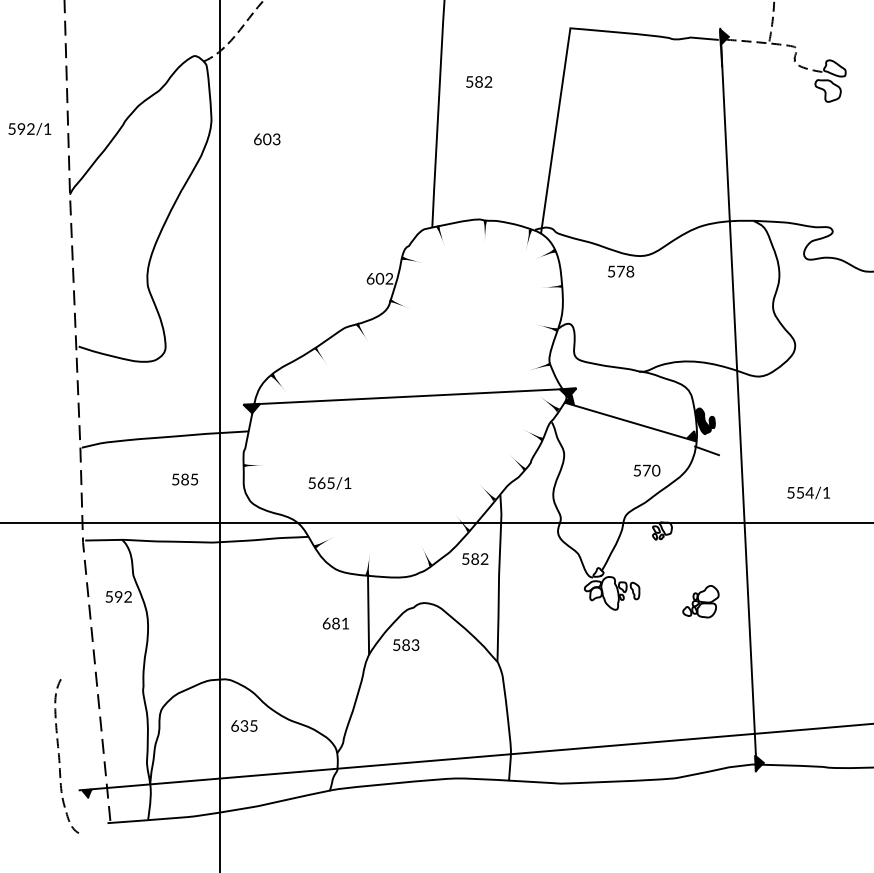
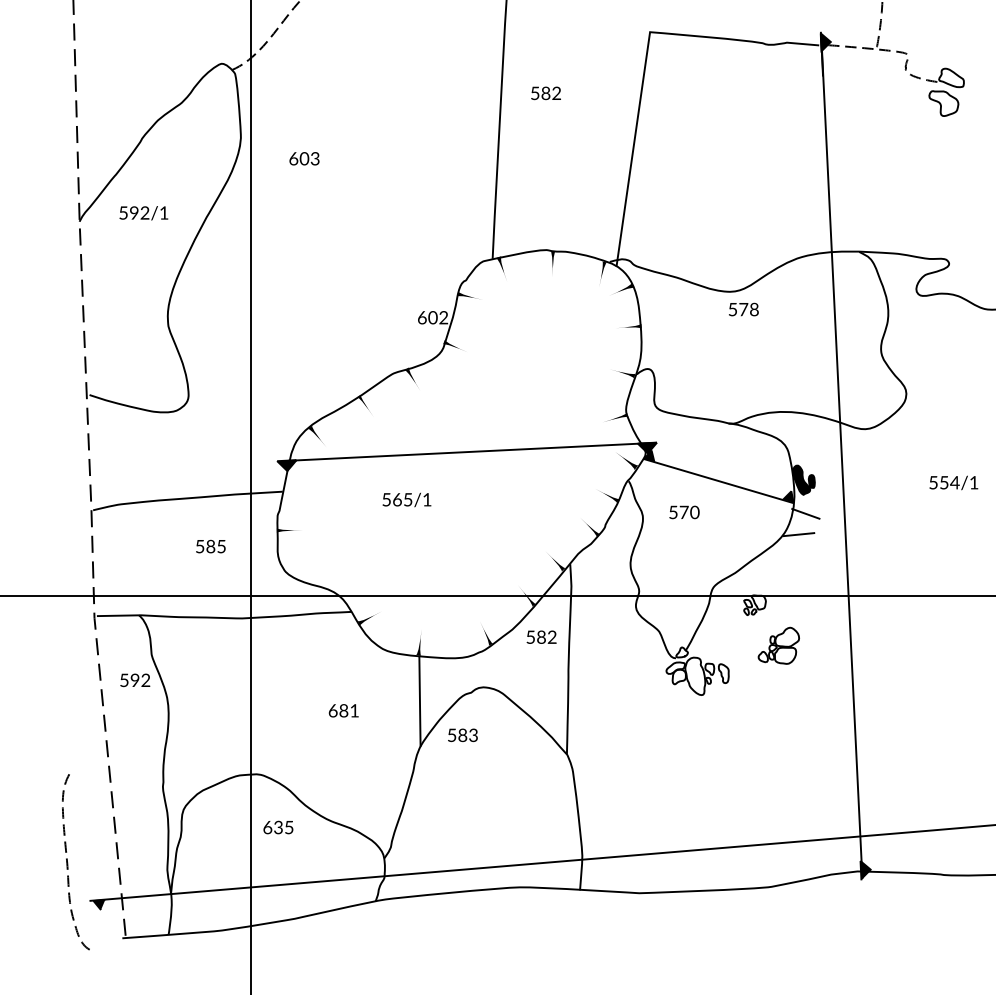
text: (29, 129) -> (143, 213), moved
text: (620, 271) -> (743, 309), moved
line: (700, 468) -> (798, 534), added
text: (647, 470) -> (684, 512), moved
text: (329, 482) -> (406, 499), moved
text: (808, 492) -> (953, 482), moved
part: (700, 601) -> (778, 645), moved
text: (335, 623) -> (343, 710), moved

